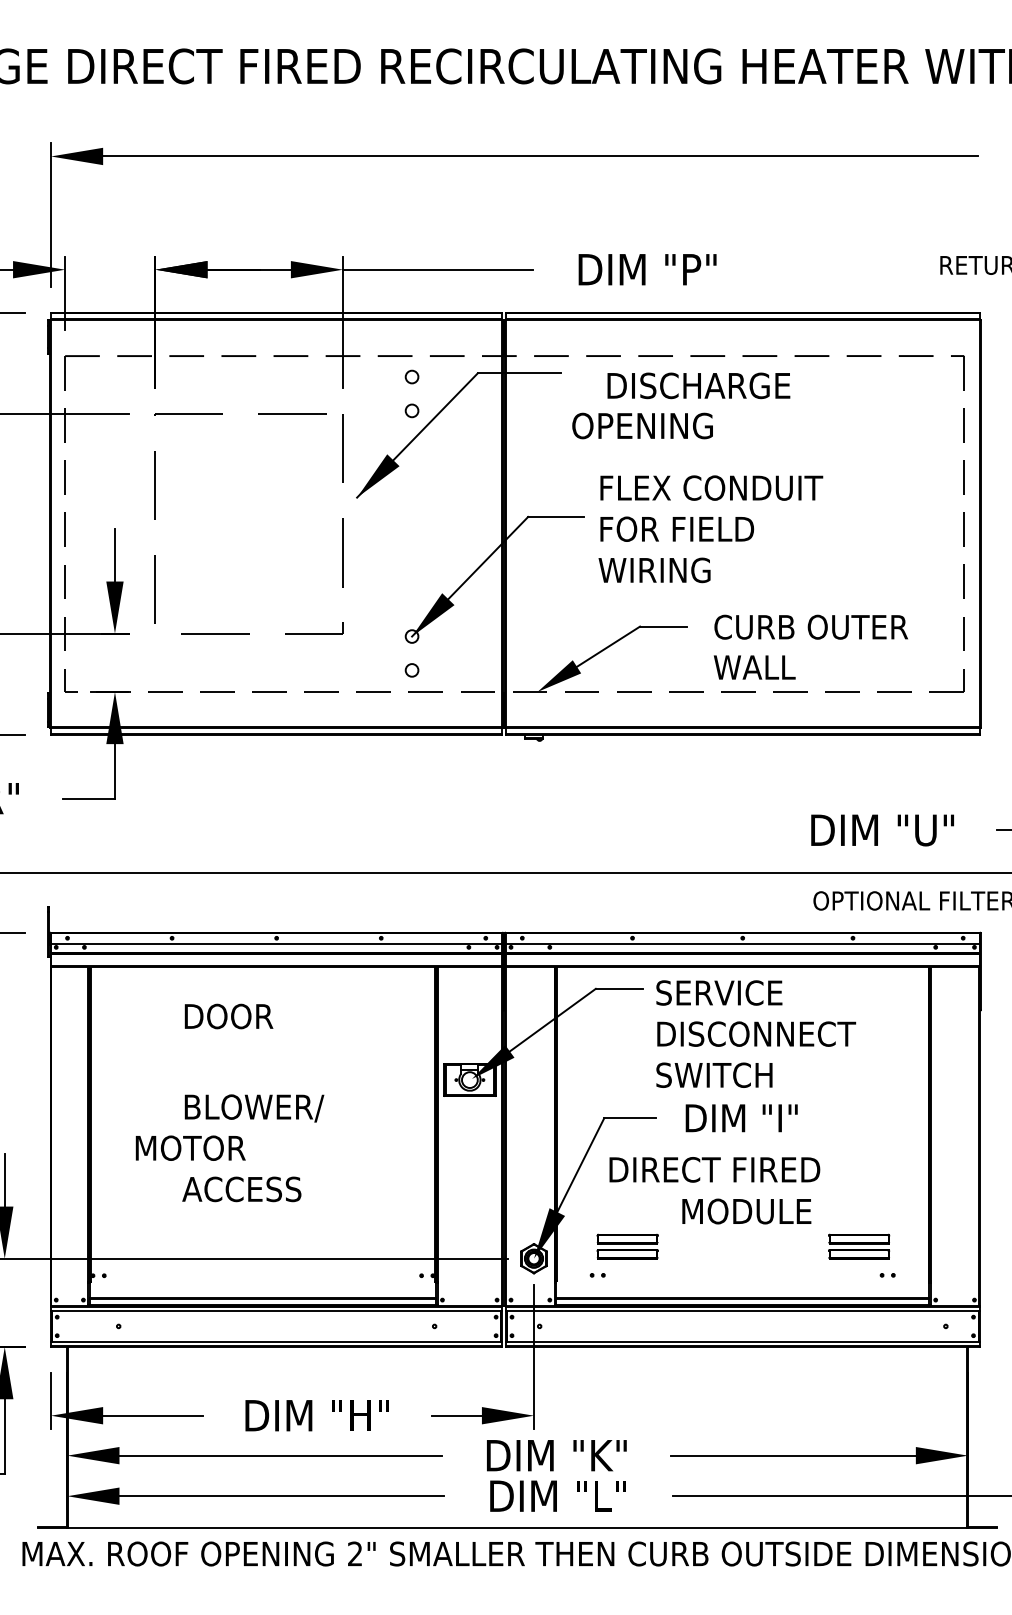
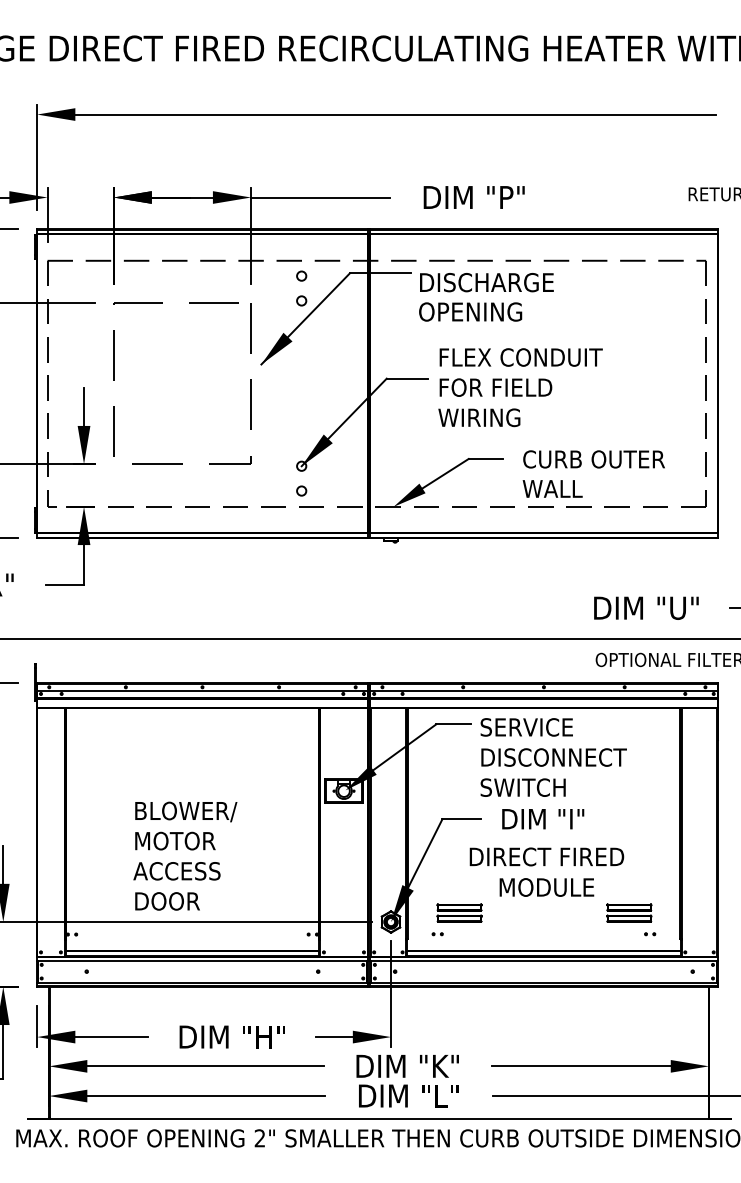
text: (698, 385) -> (486, 282), moved
text: (228, 1016) -> (167, 901), moved
text: (190, 1147) -> (175, 840), moved
text: (714, 1169) -> (546, 856), moved

